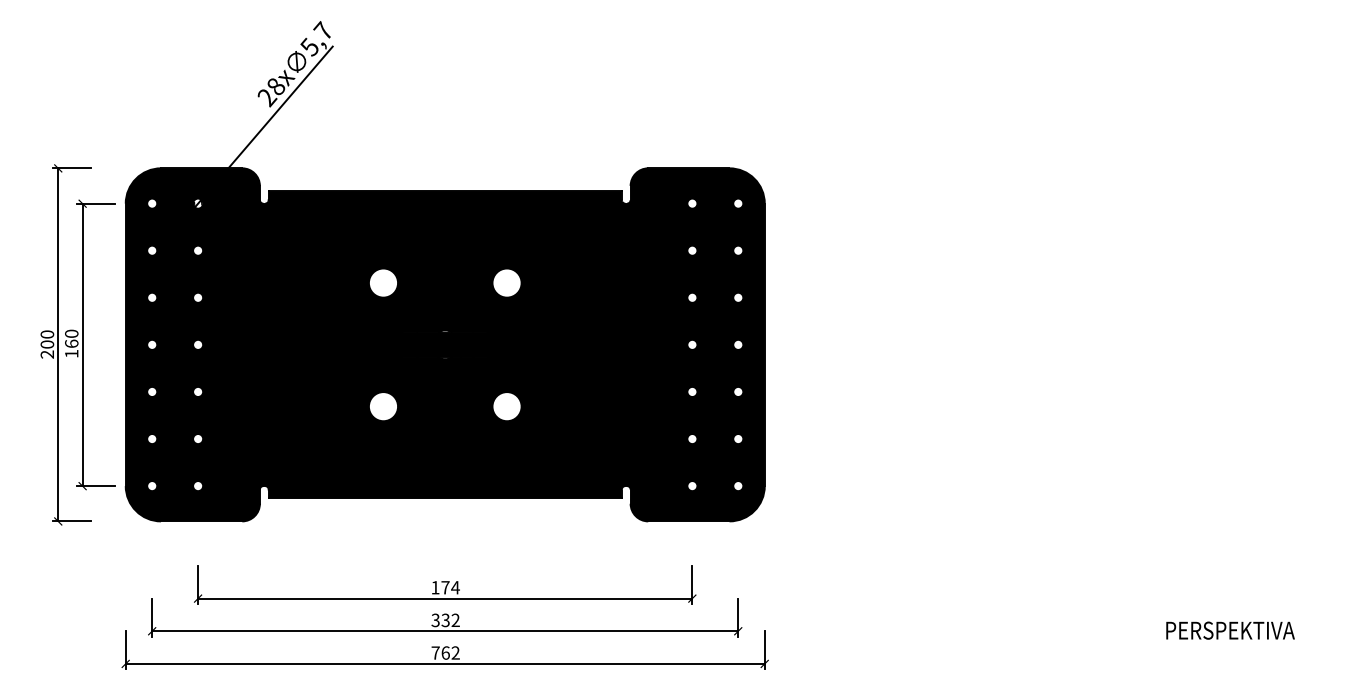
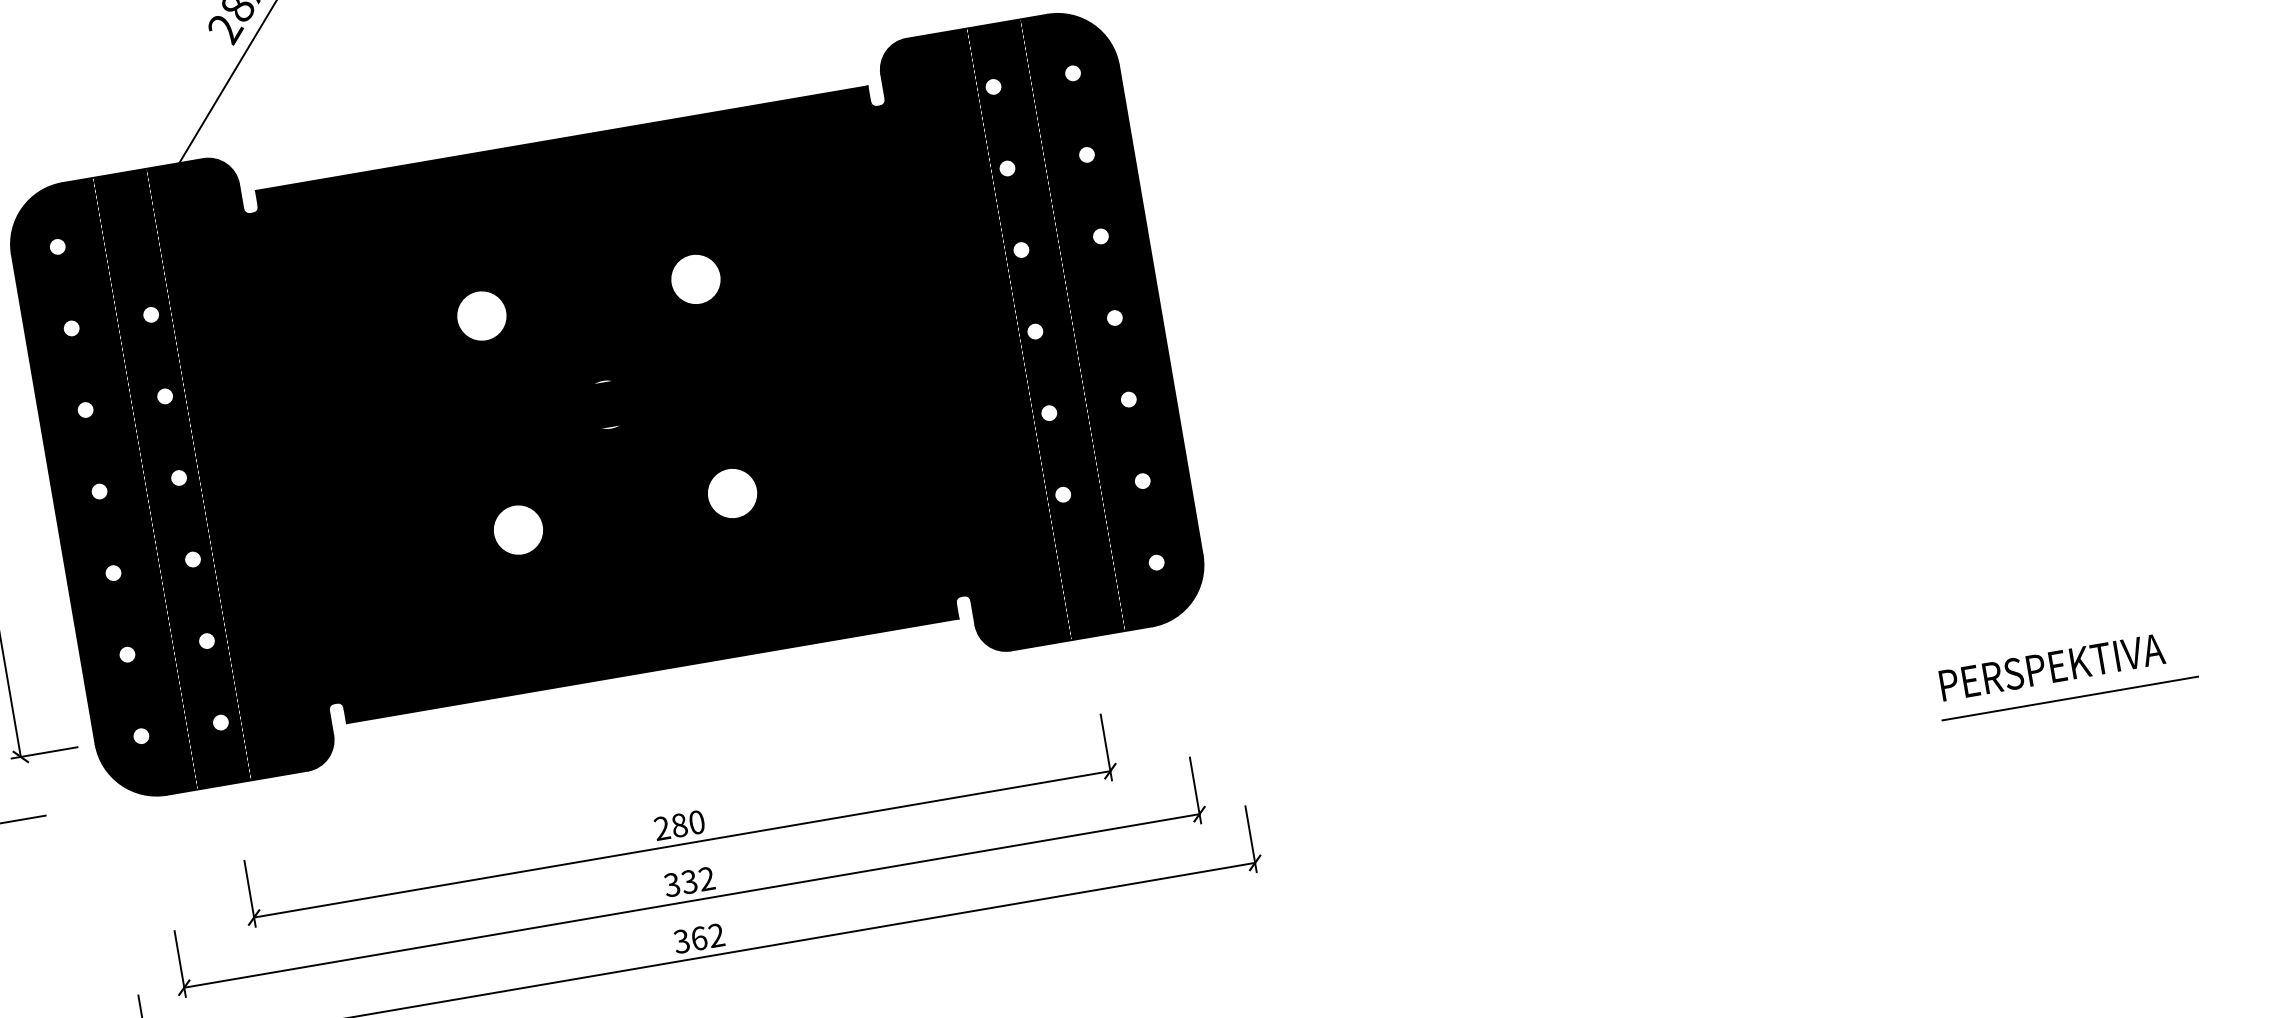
text: (445, 587) -> (679, 825), 174 -> 280
line: (1237, 649) -> (2069, 697), added
text: (435, 652) -> (681, 940), 762 -> 362

